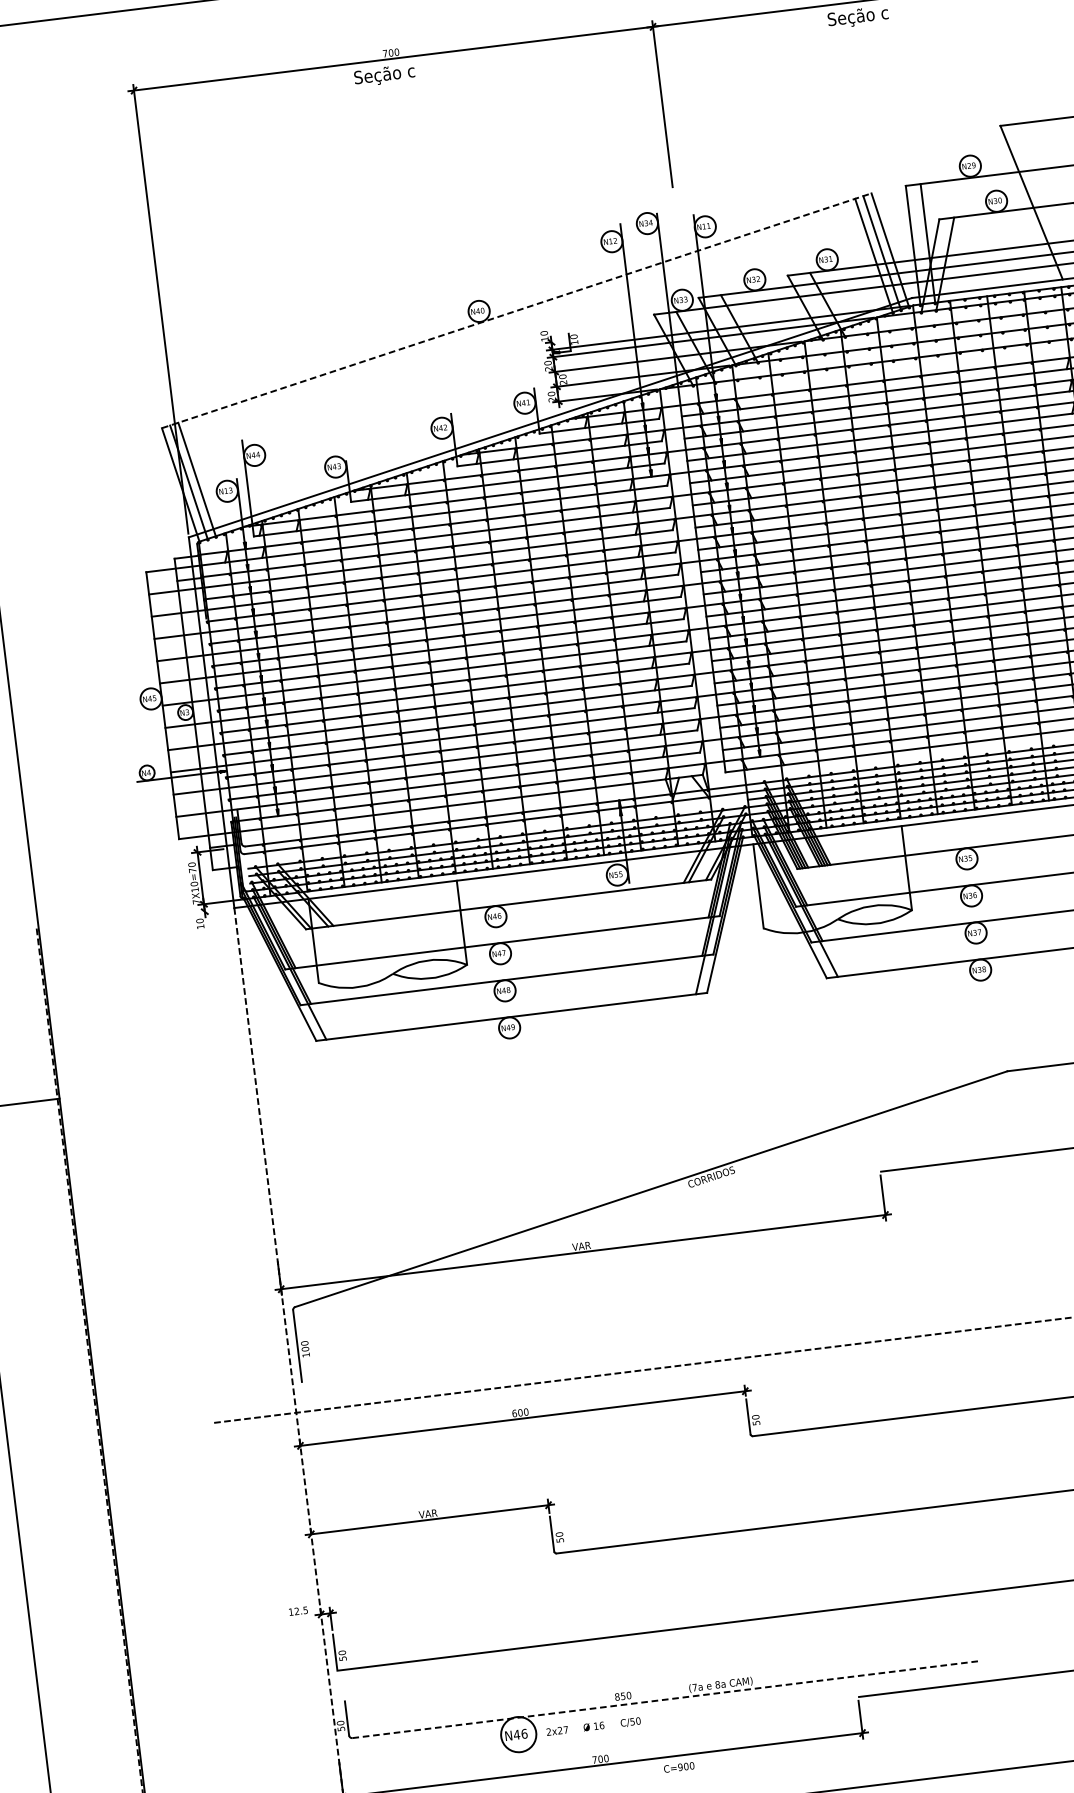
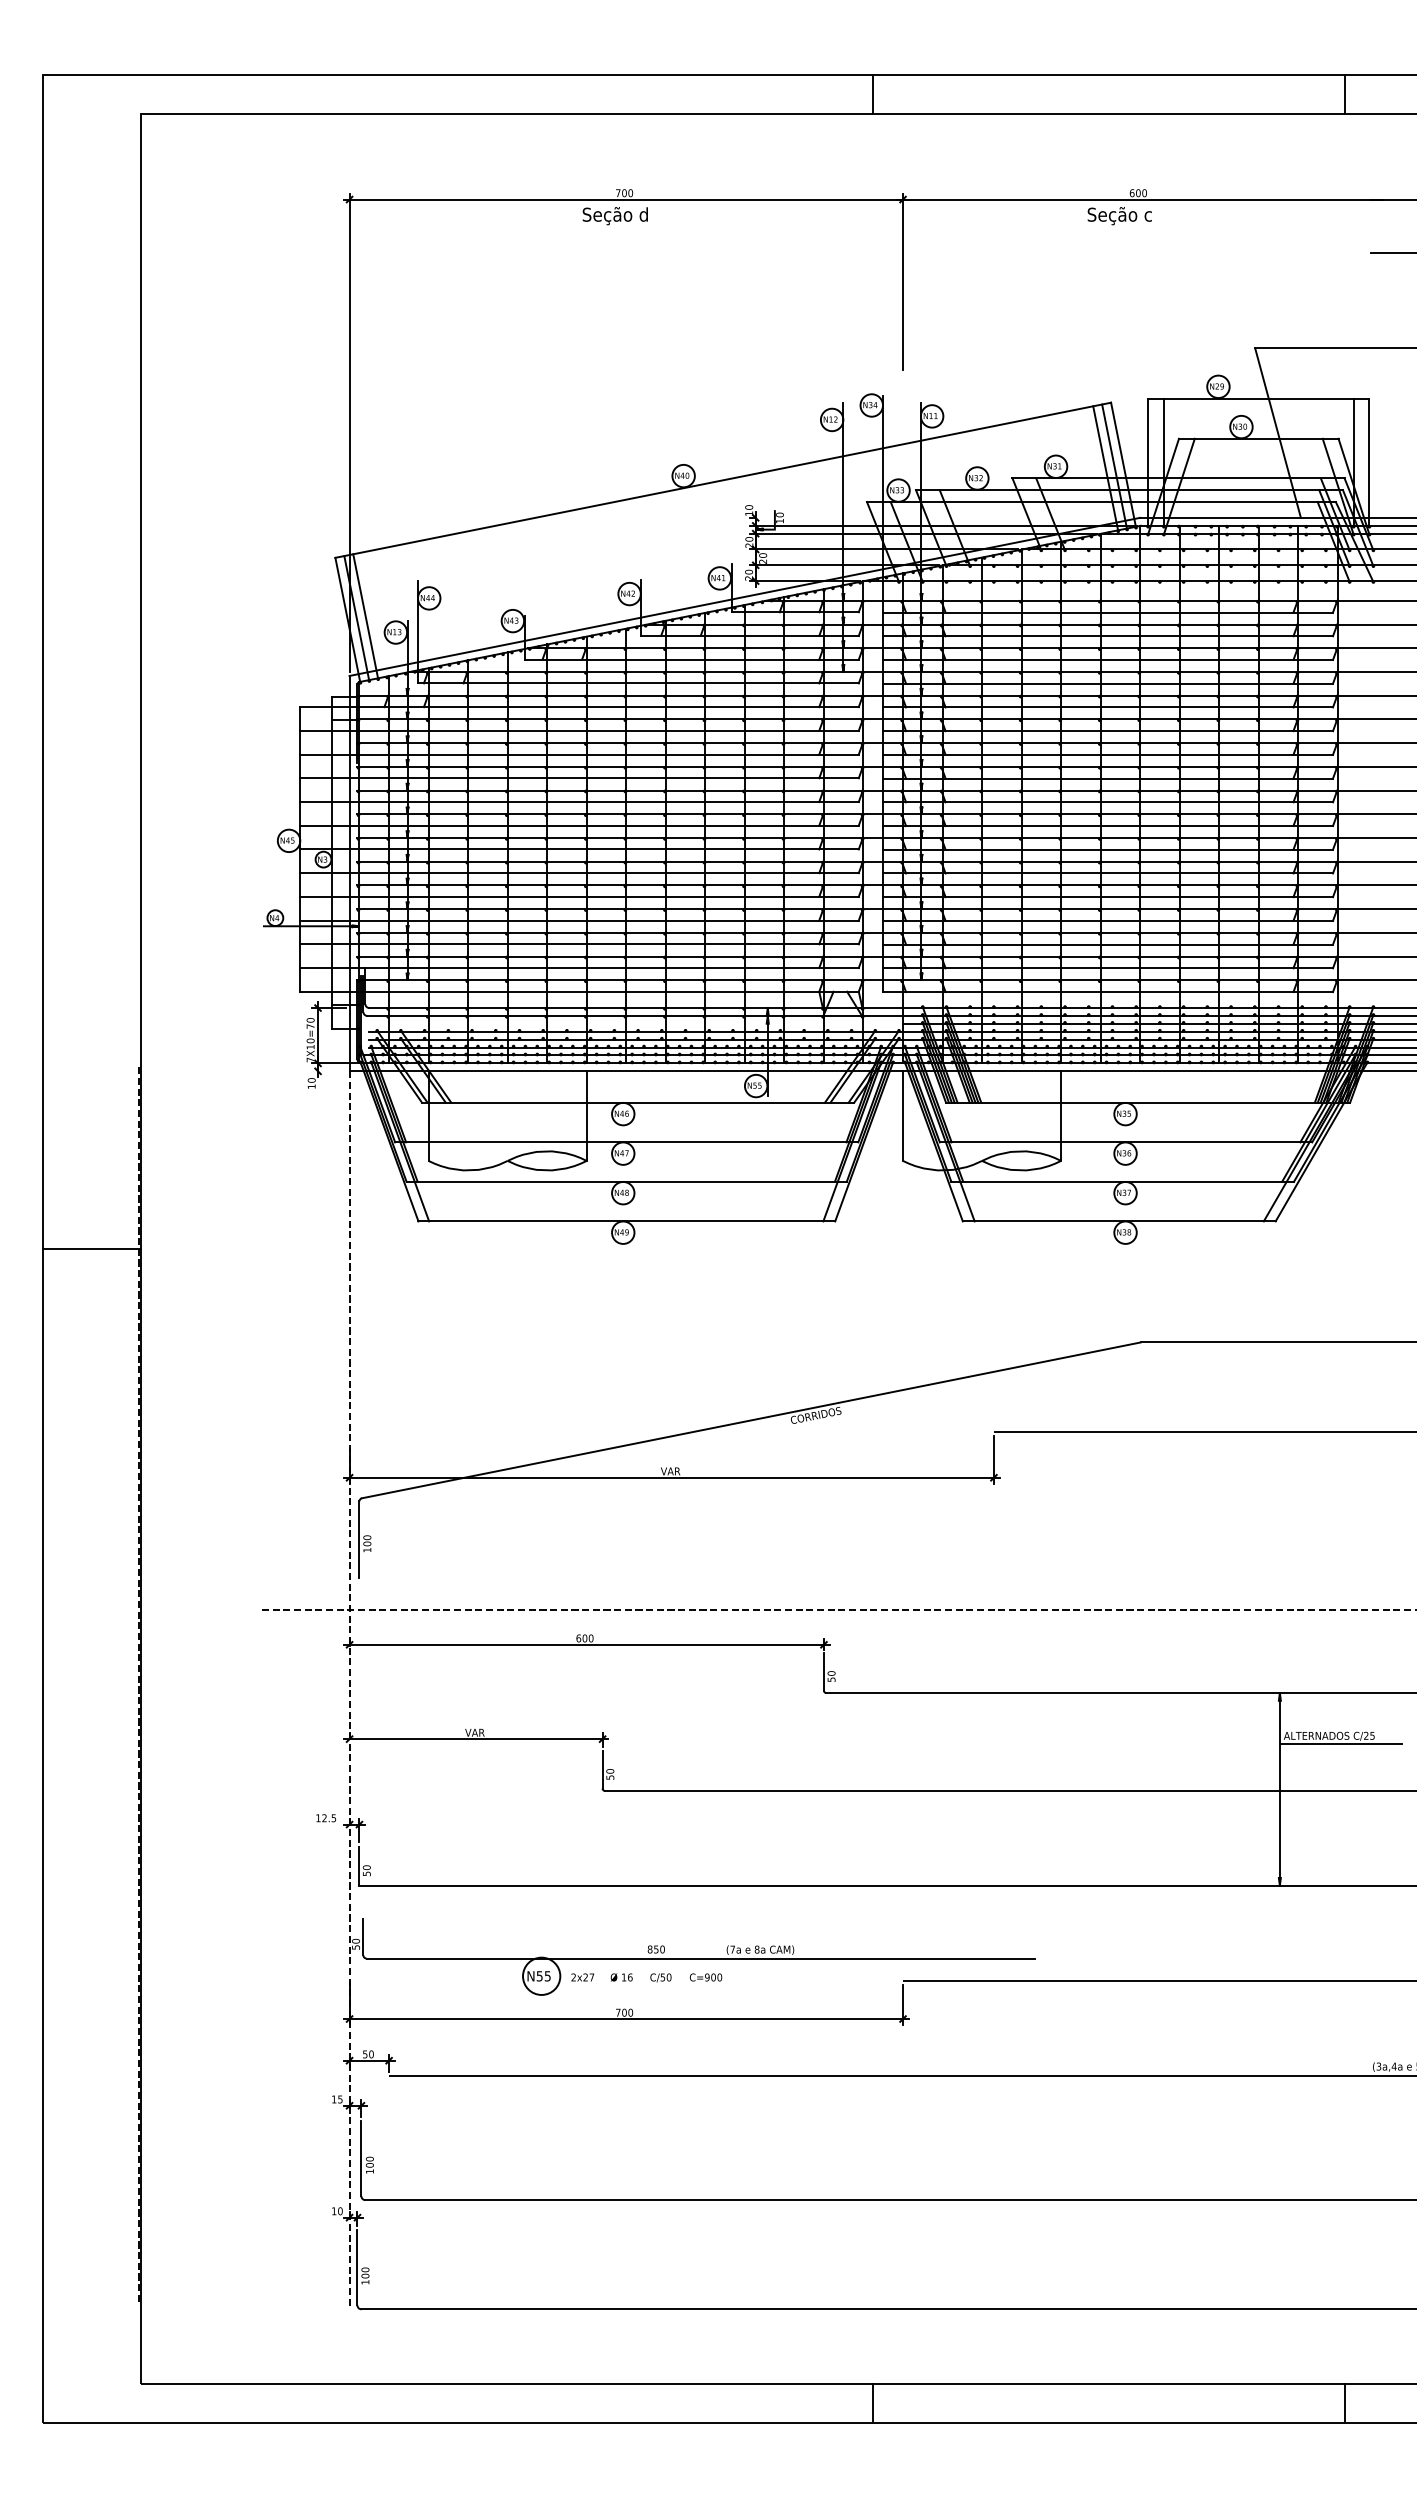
text: (411, 70) -> (643, 214), Seção c -> Seção d
line: (517, 310) -> (723, 480), dashed -> solid
line: (666, 1699) -> (701, 1958), dashed -> solid
text: (520, 1734) -> (543, 1976), N46 -> N55
text: (678, 1767) -> (705, 1977), moved

